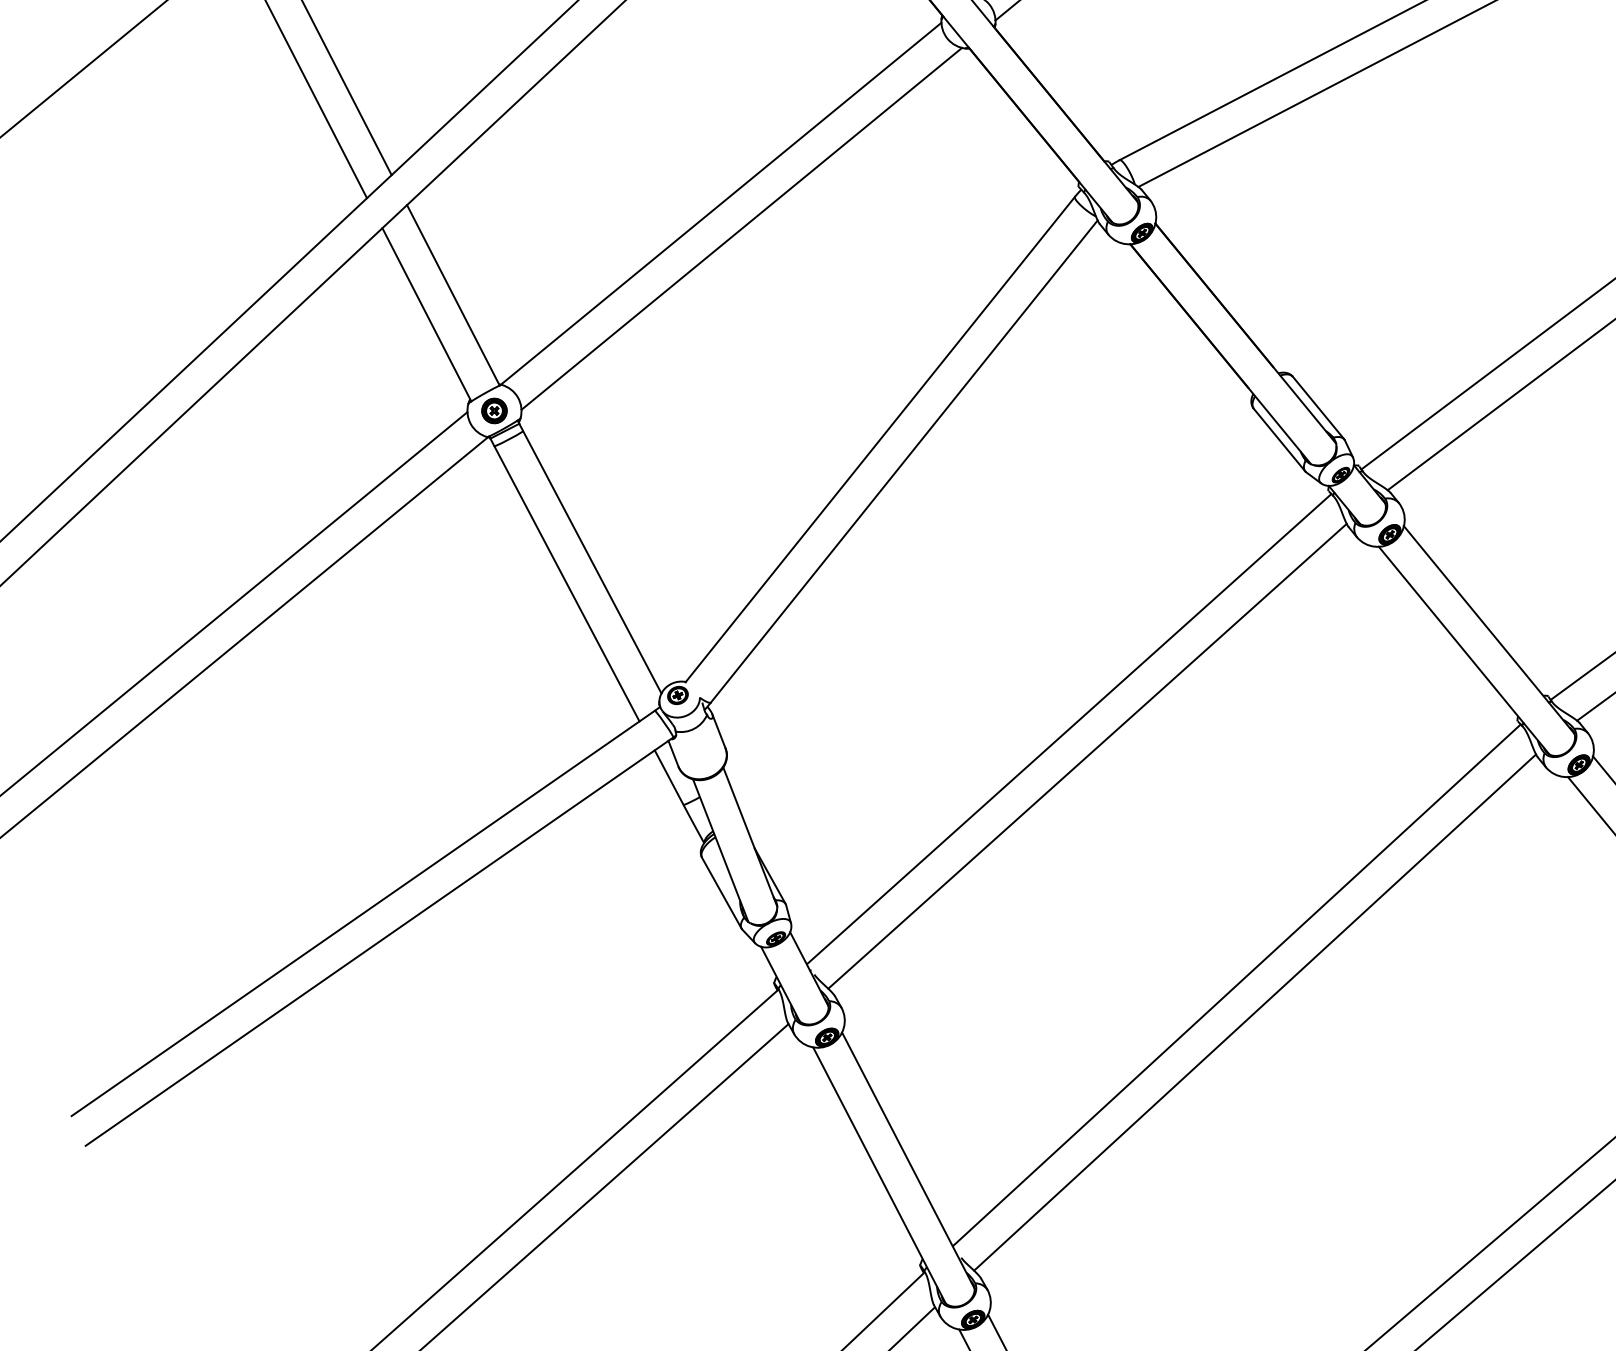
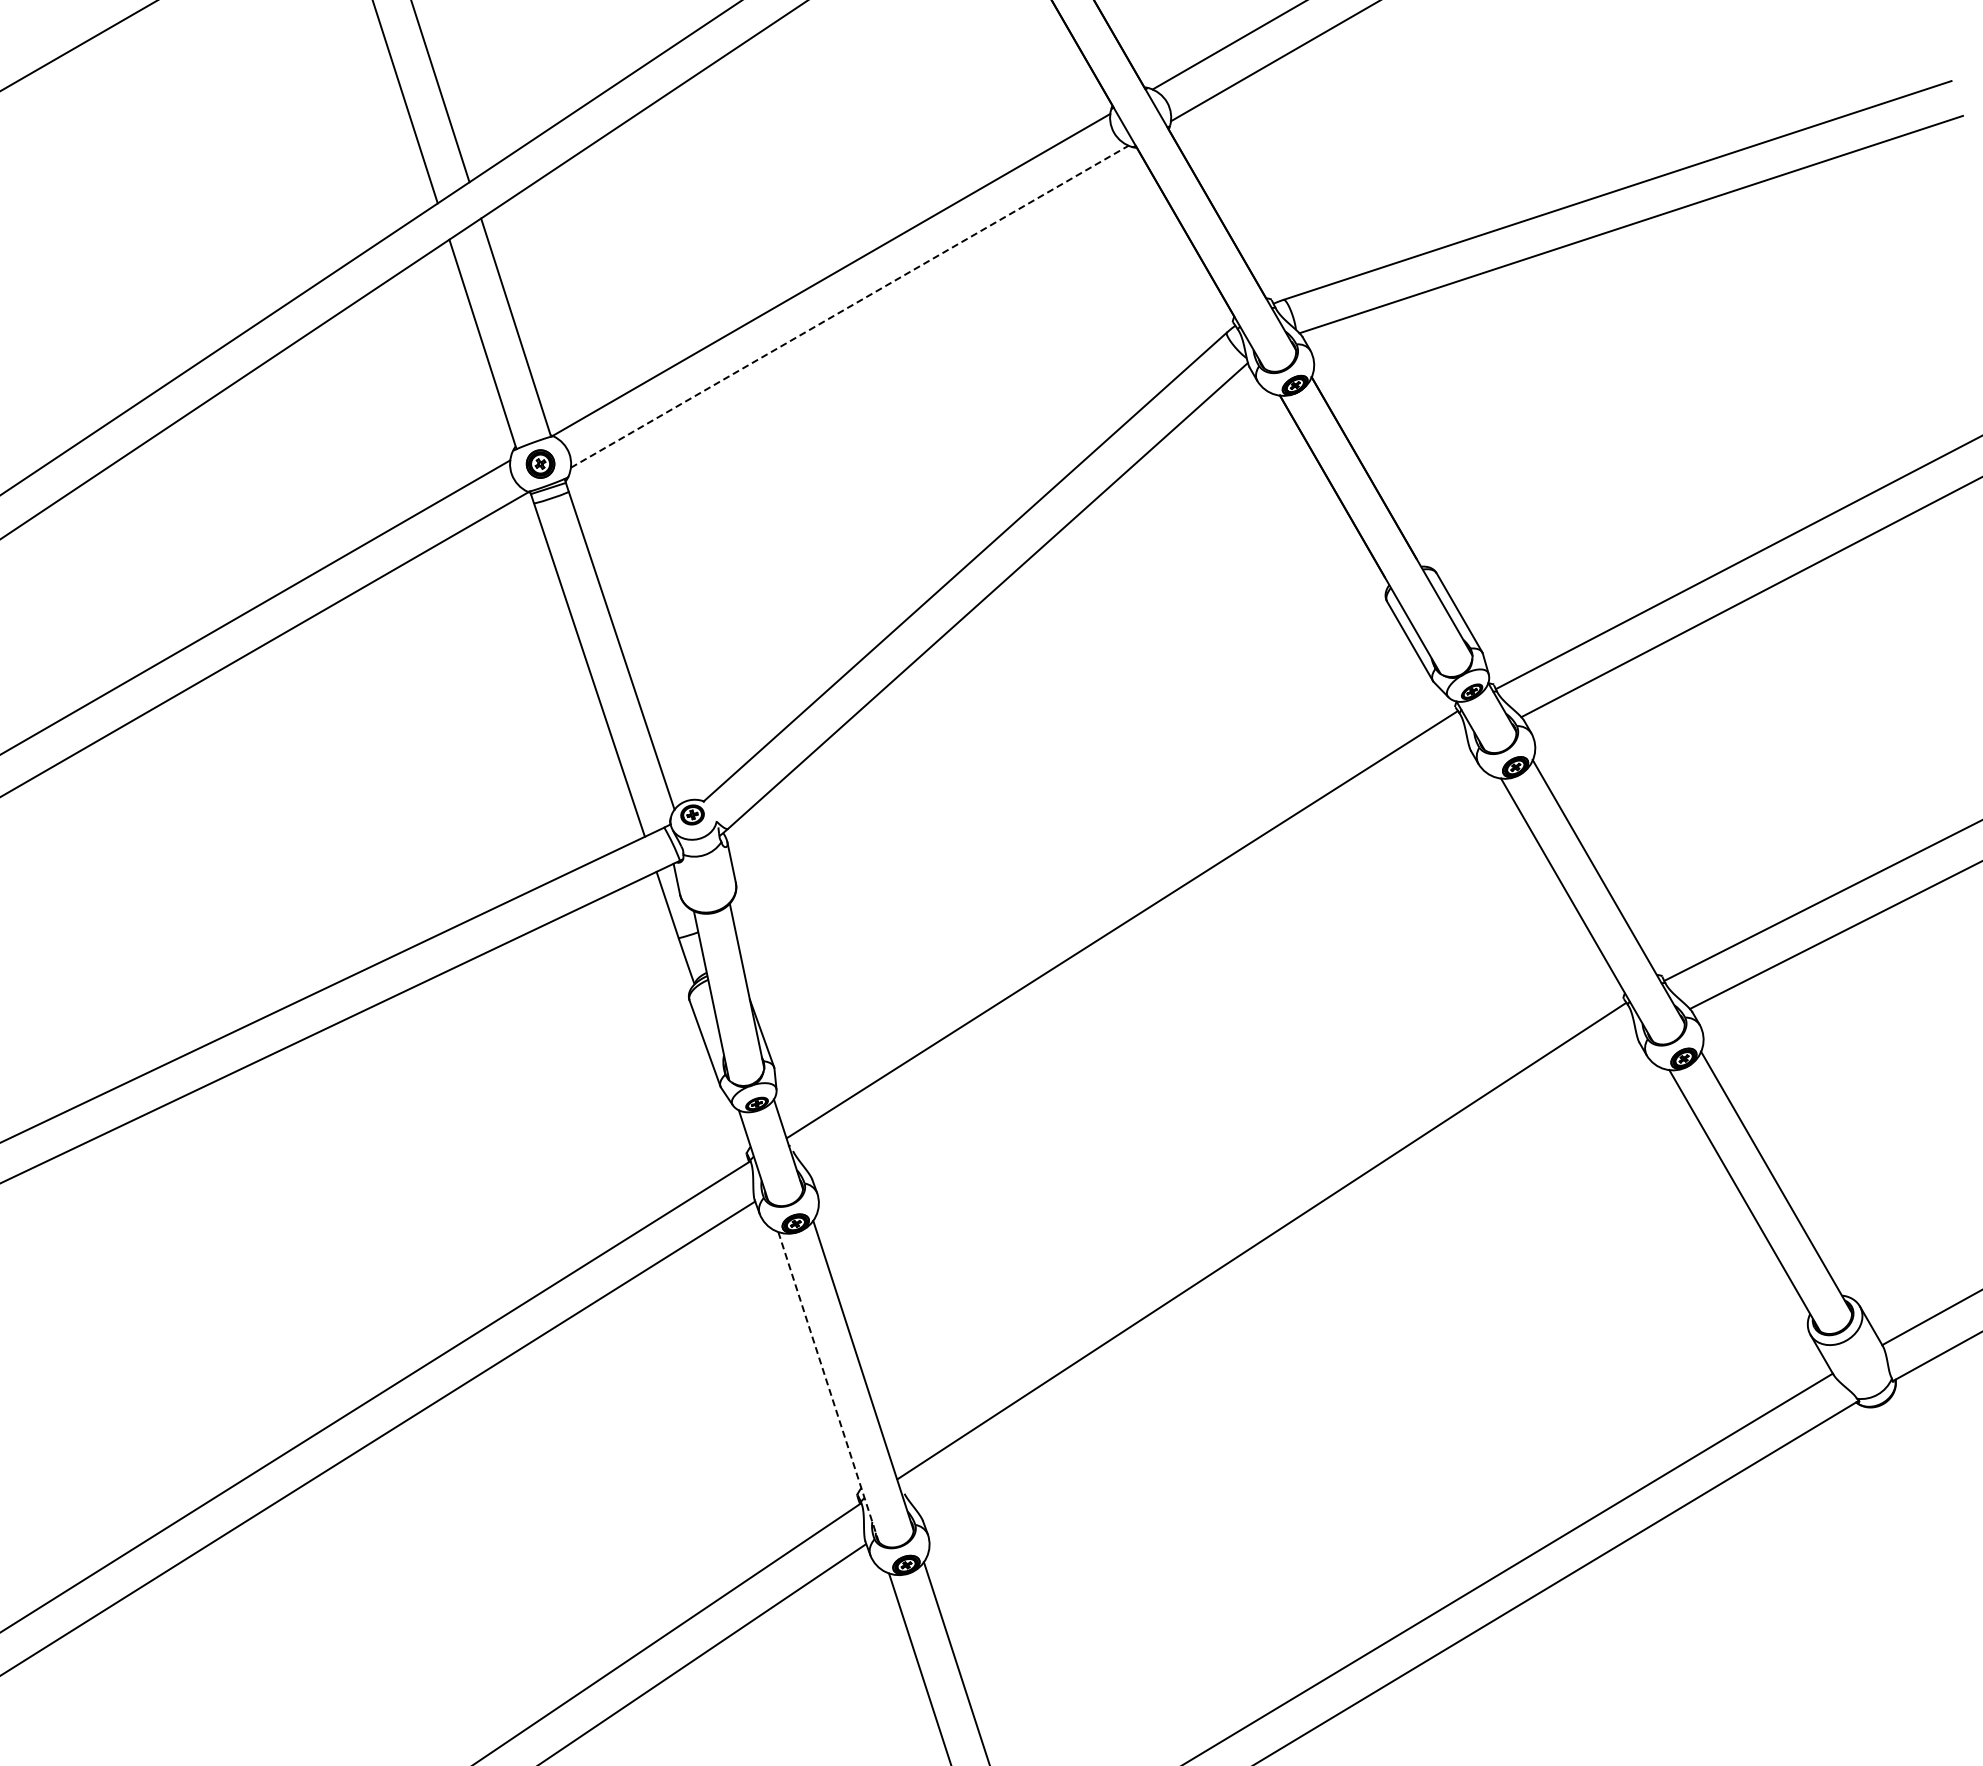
line: (741, 228) -> (849, 306), solid -> dashed
line: (1087, 756) -> (1137, 958), removed
line: (1254, 1012) -> (1276, 1274), removed
line: (879, 1175) -> (828, 1387), solid -> dashed

